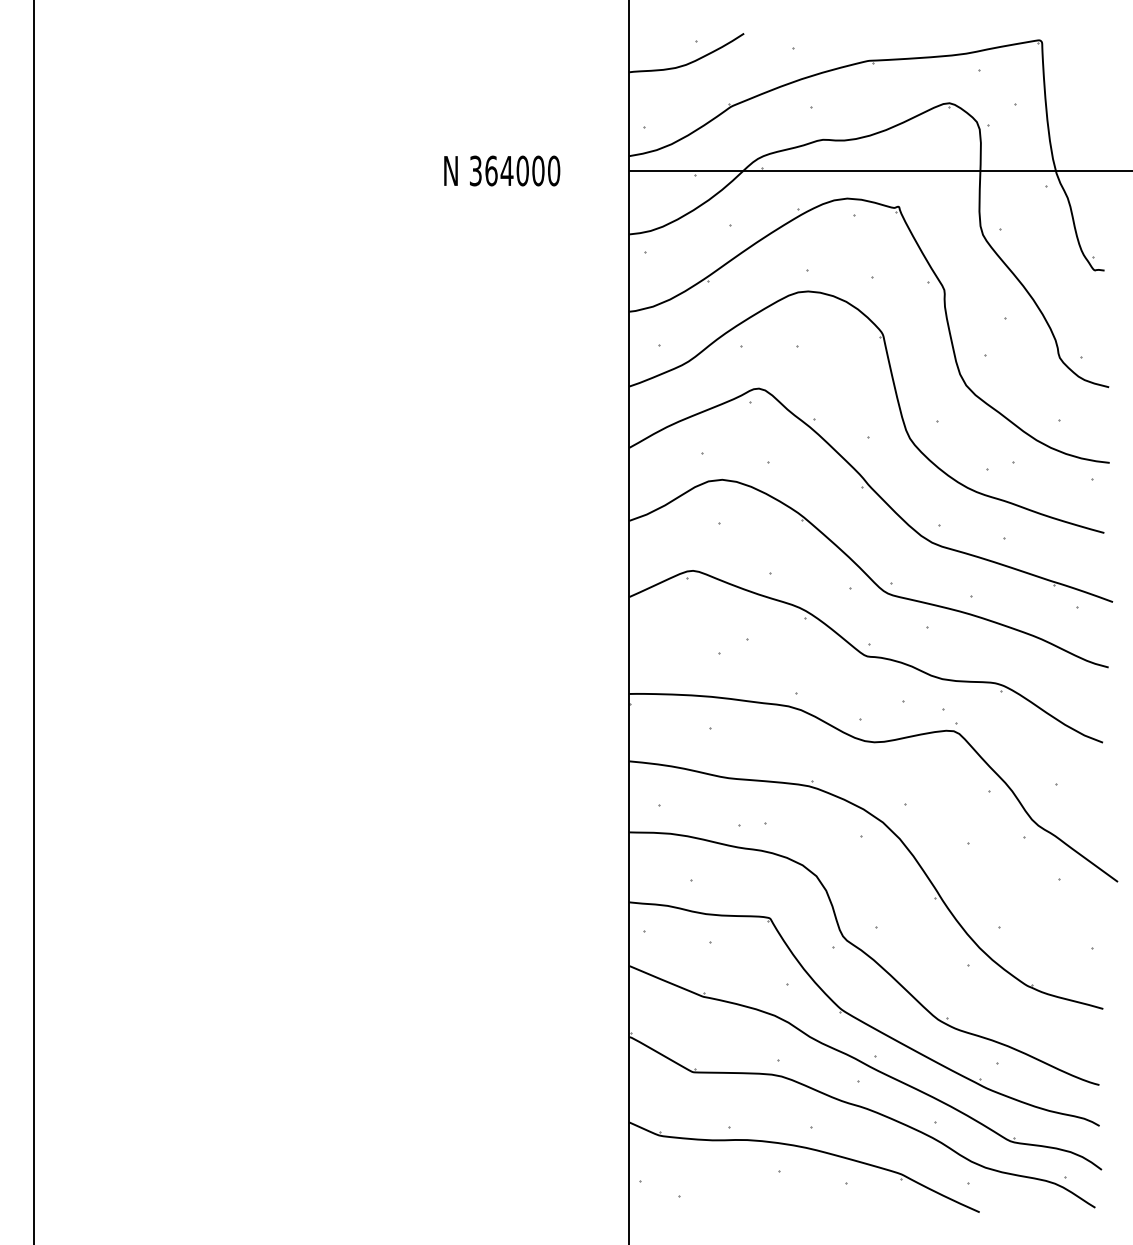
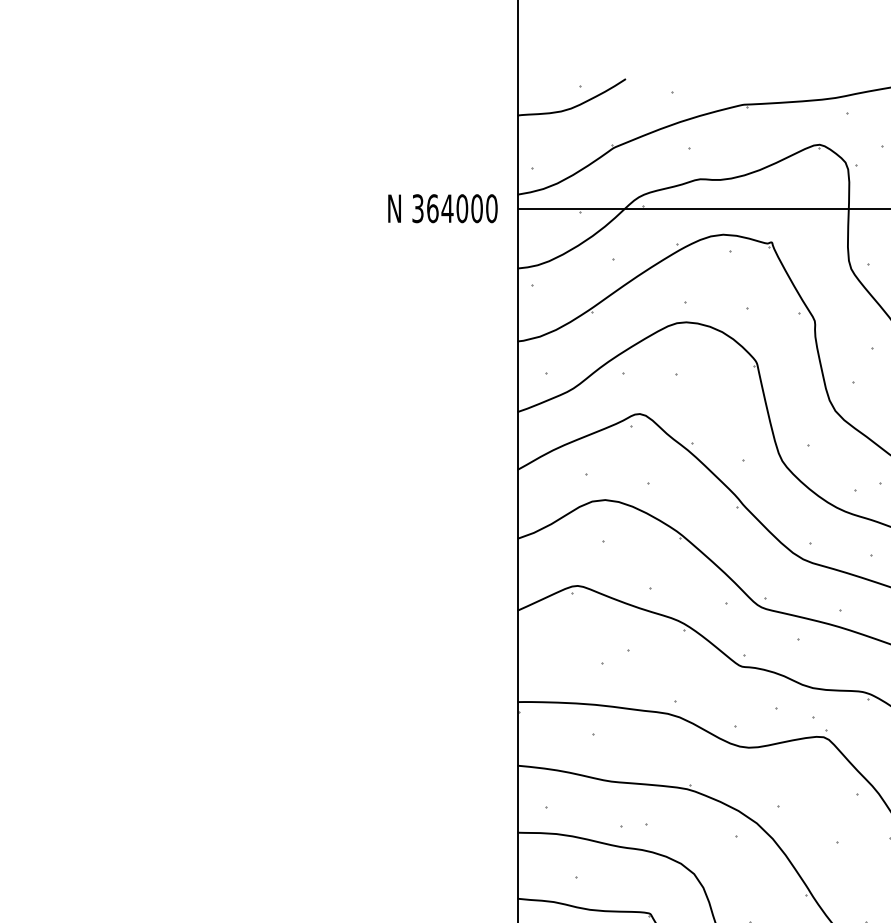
text: (502, 170) -> (443, 208), moved

